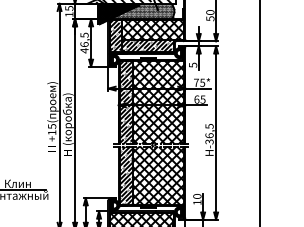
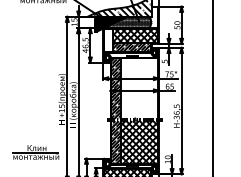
hatch: (115, 36) -> (108, 40), removed
hatch: (158, 102) -> (139, 88), removed

